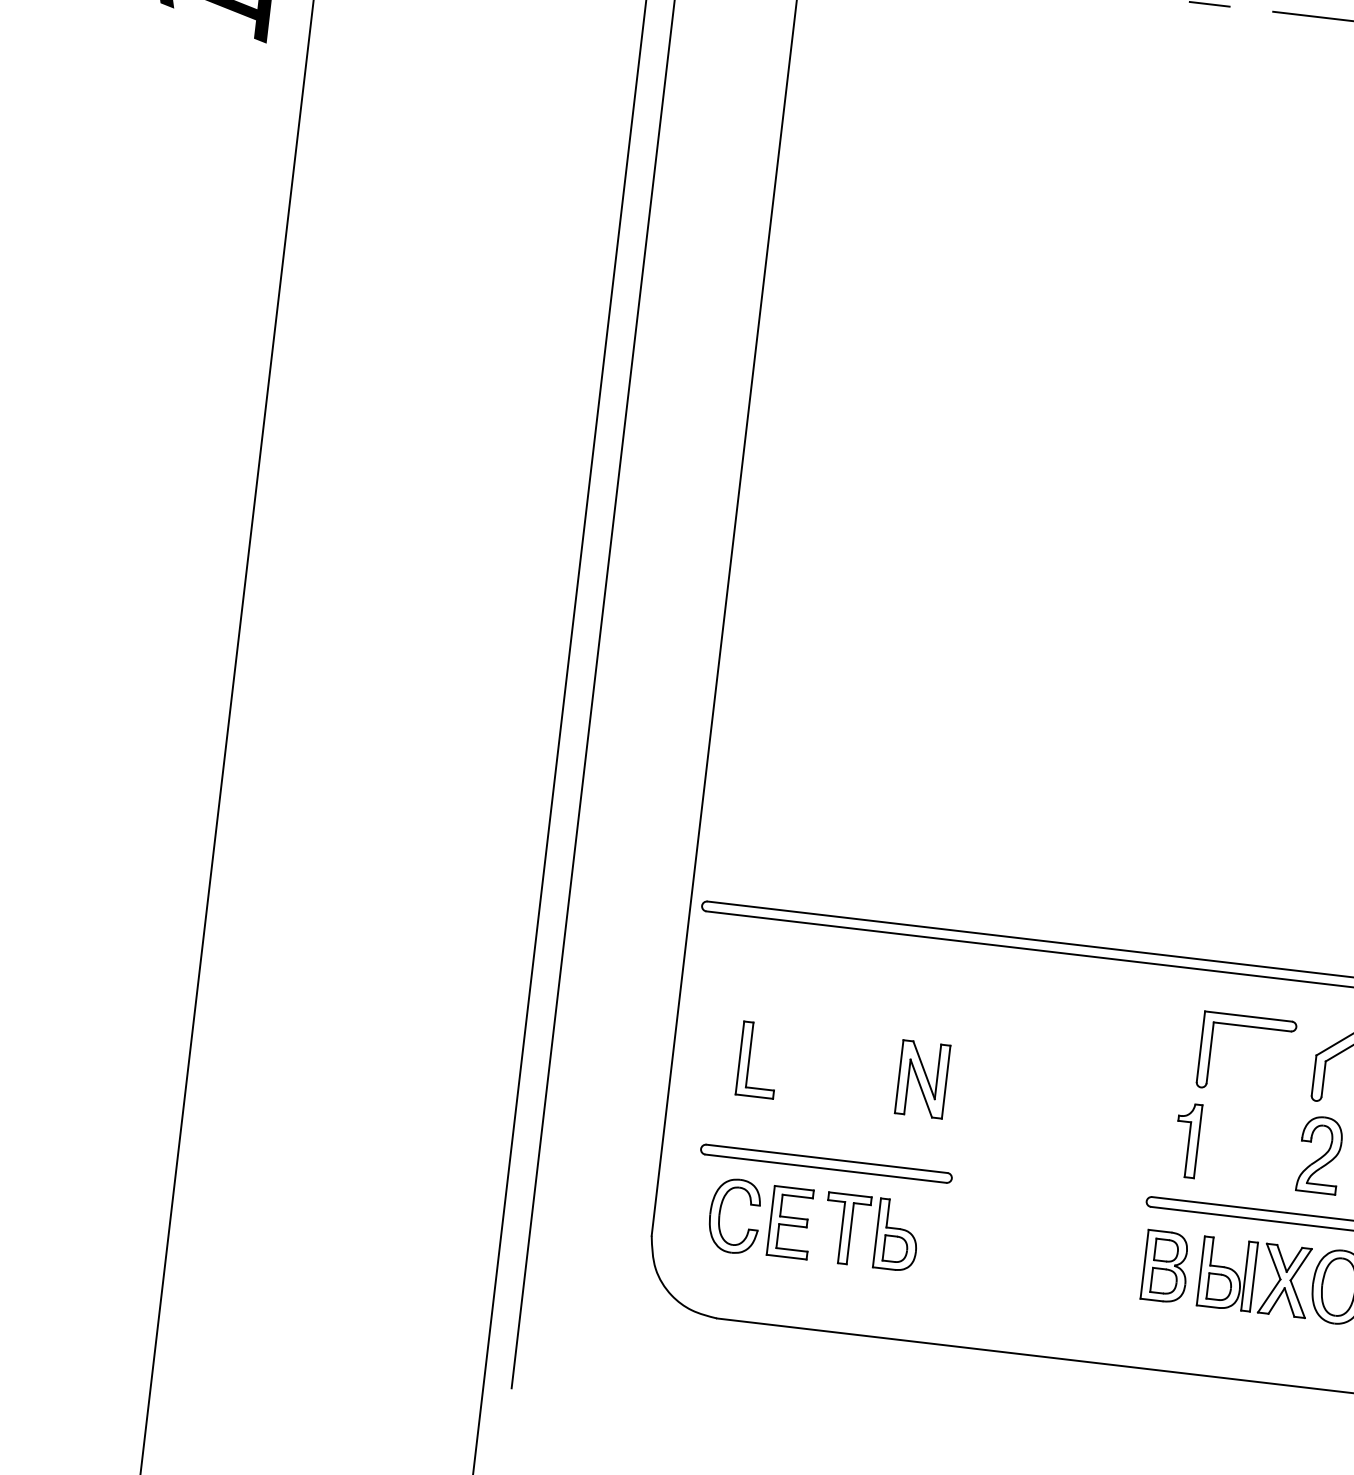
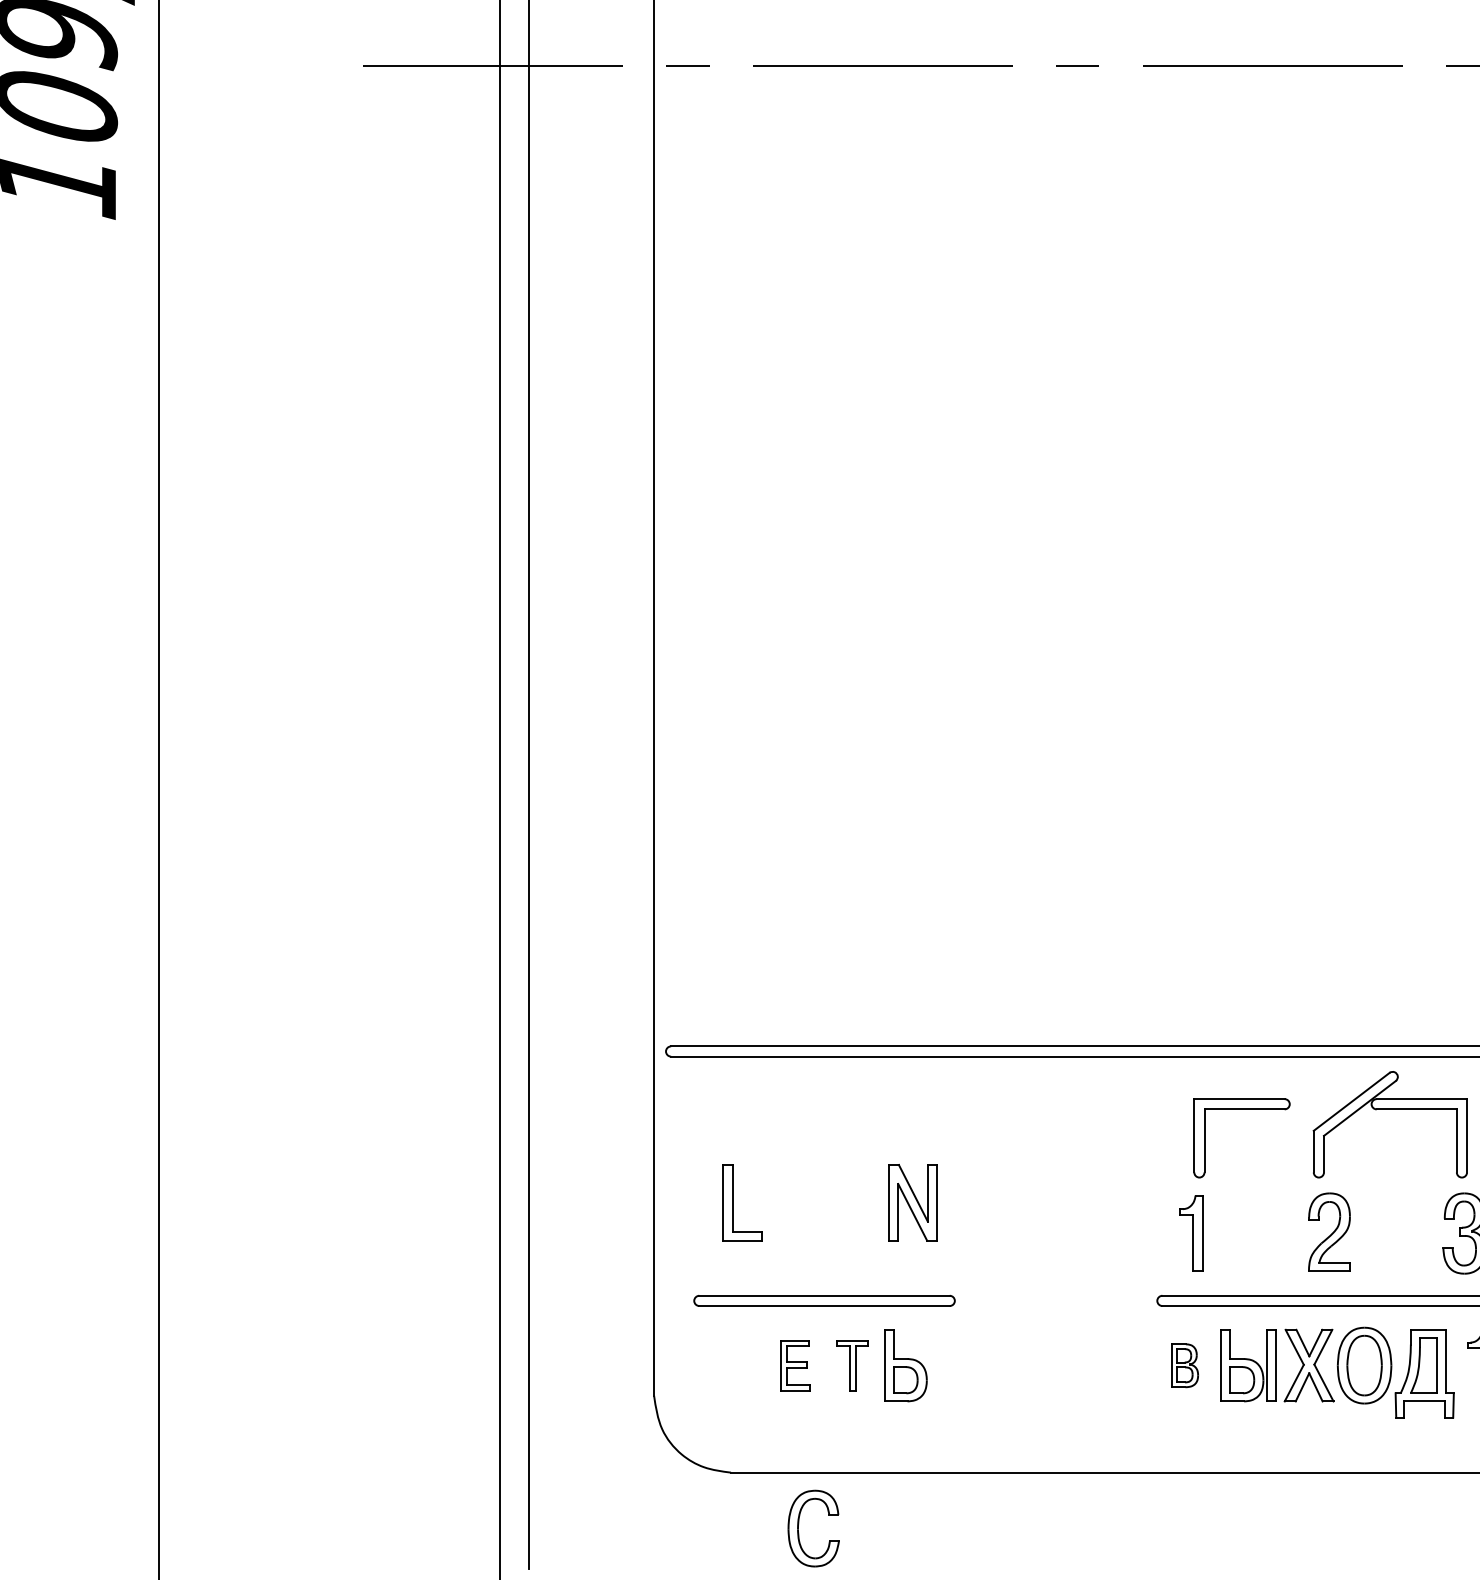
part: (721, 1209) -> (799, 1523), moved
part: (790, 1222) -> (794, 1365), size x0.7
part: (846, 1229) -> (852, 1365), size x0.7
part: (1165, 1266) -> (1184, 1365), size x0.6

